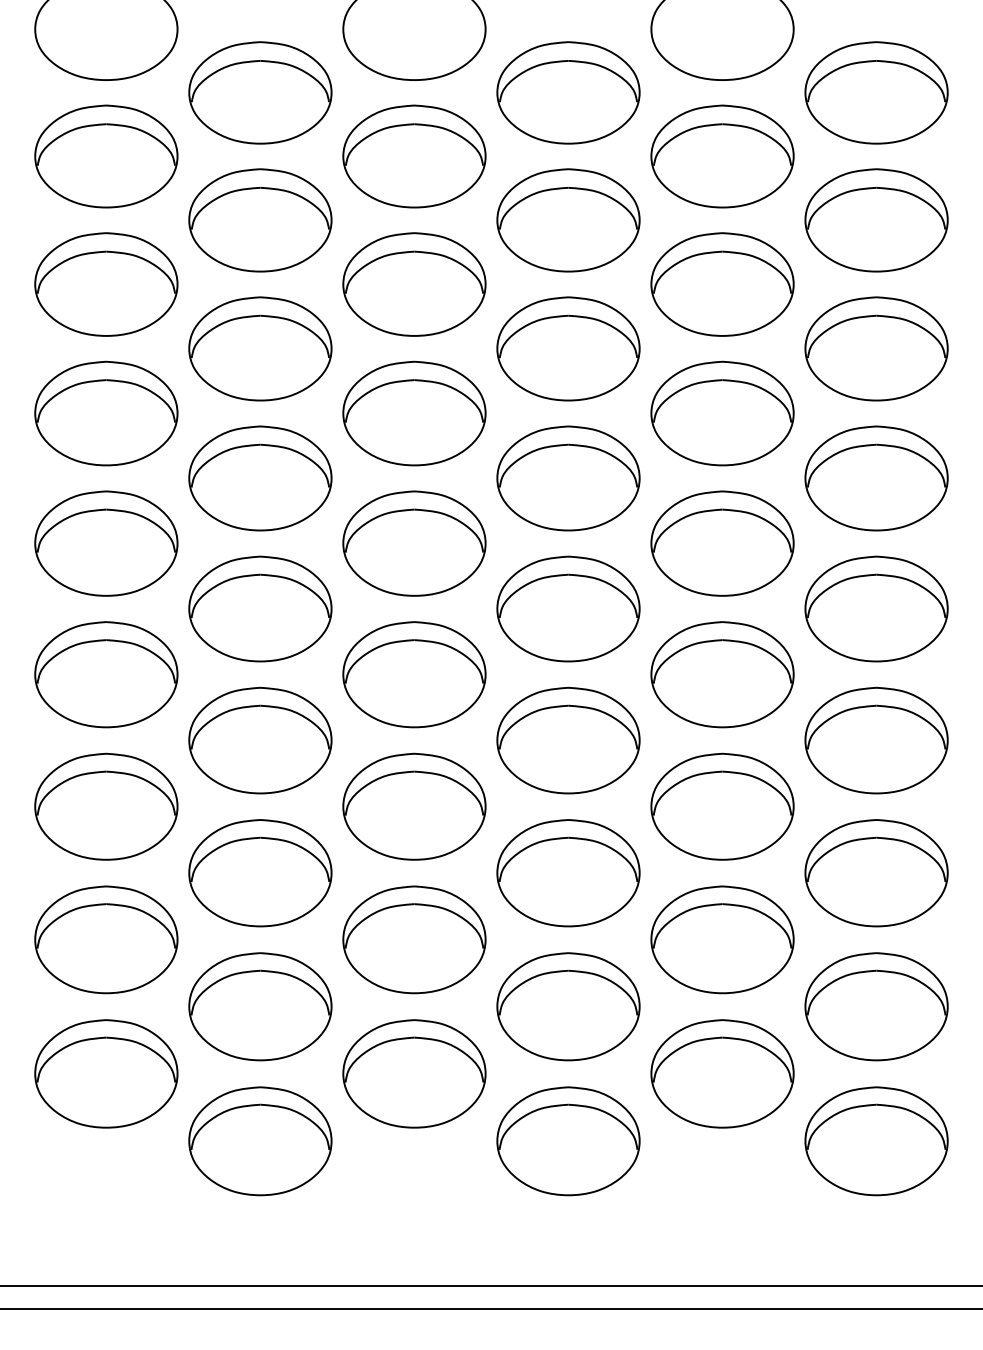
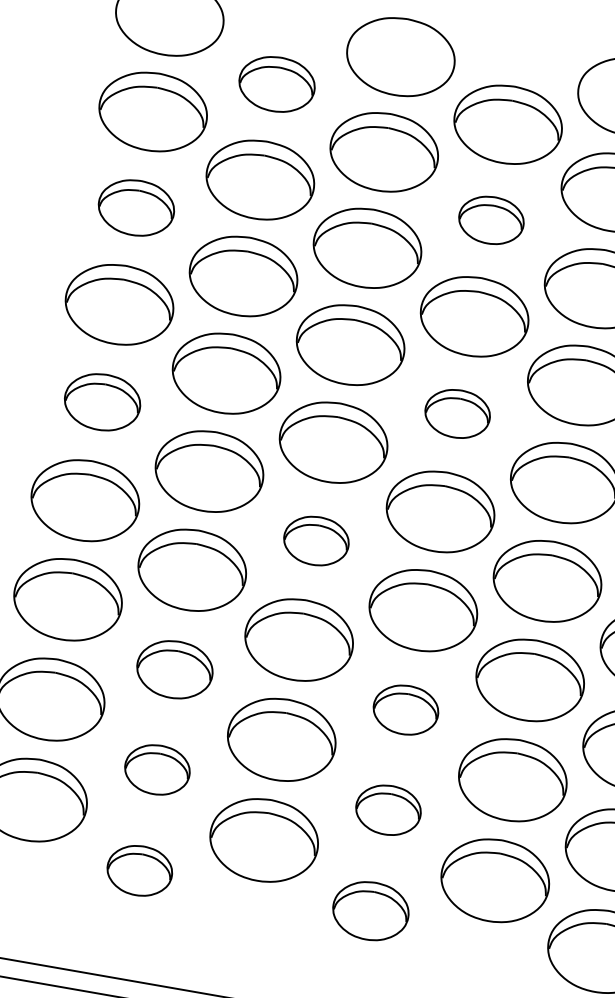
part: (260, 92) -> (277, 84), size x0.7
part: (568, 220) -> (491, 220), size x0.6
part: (106, 284) -> (136, 207), size x0.7
part: (568, 478) -> (457, 413), size x0.6
part: (106, 543) -> (102, 402), size x0.7
part: (414, 674) -> (316, 540), size x0.6
part: (260, 873) -> (174, 669), size x0.7
part: (568, 873) -> (405, 710), size x0.6
part: (260, 1006) -> (157, 769), size x0.6
part: (568, 1006) -> (388, 810), size x0.6
part: (260, 1141) -> (139, 870), size x0.6
part: (568, 1141) -> (370, 911), size x0.7

